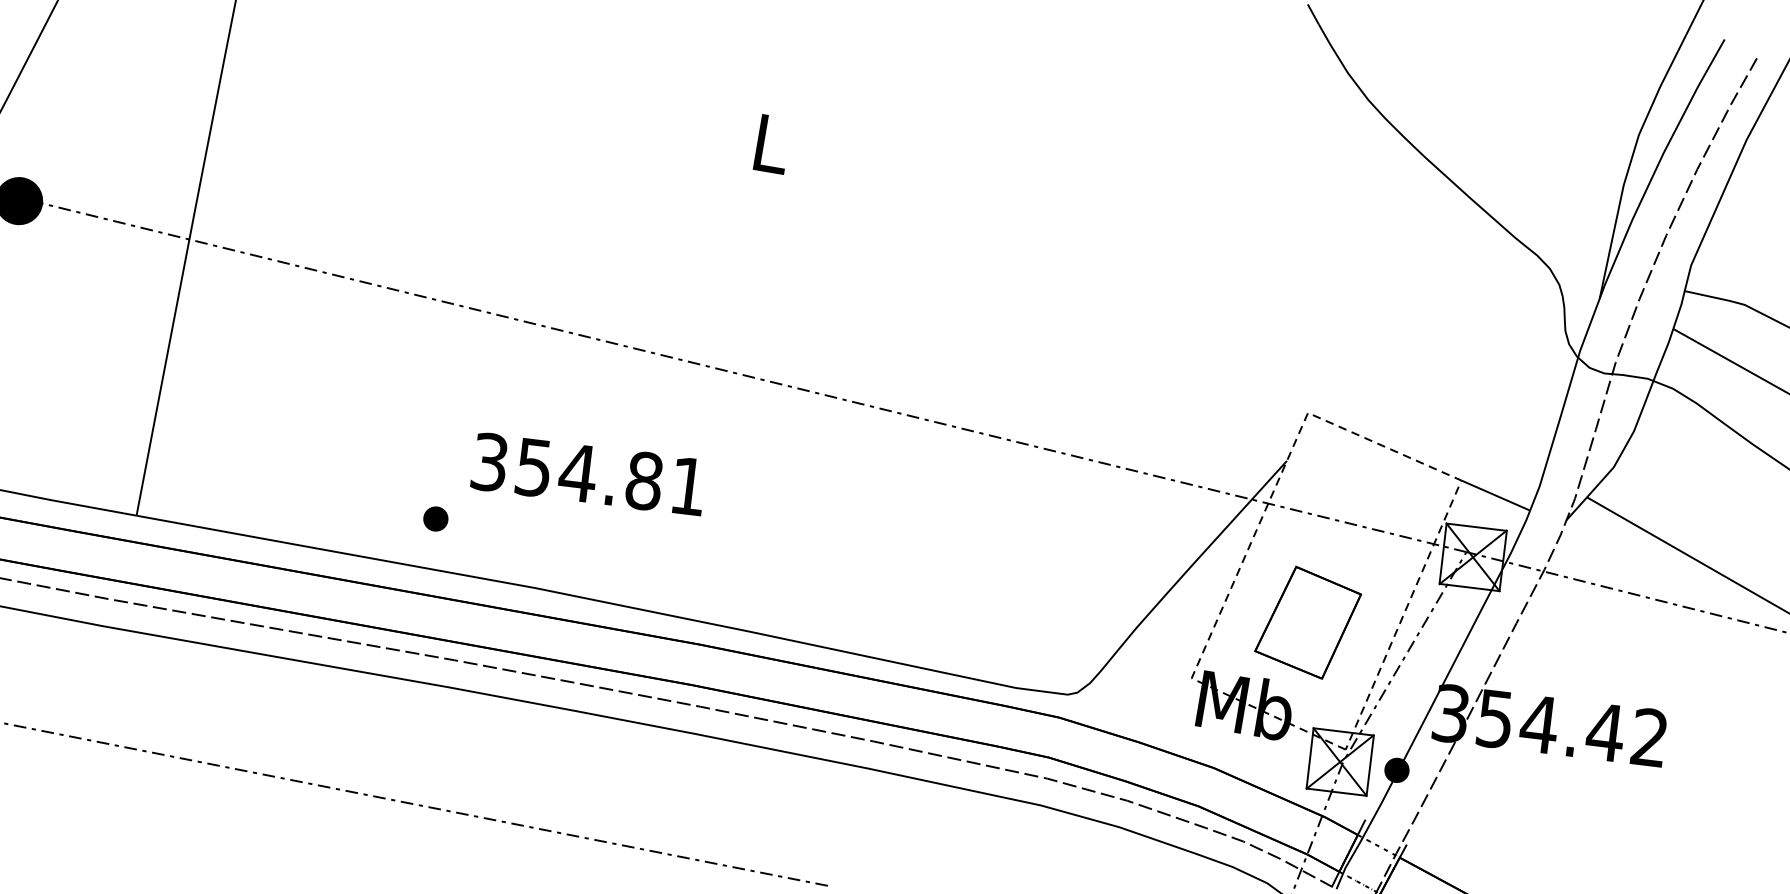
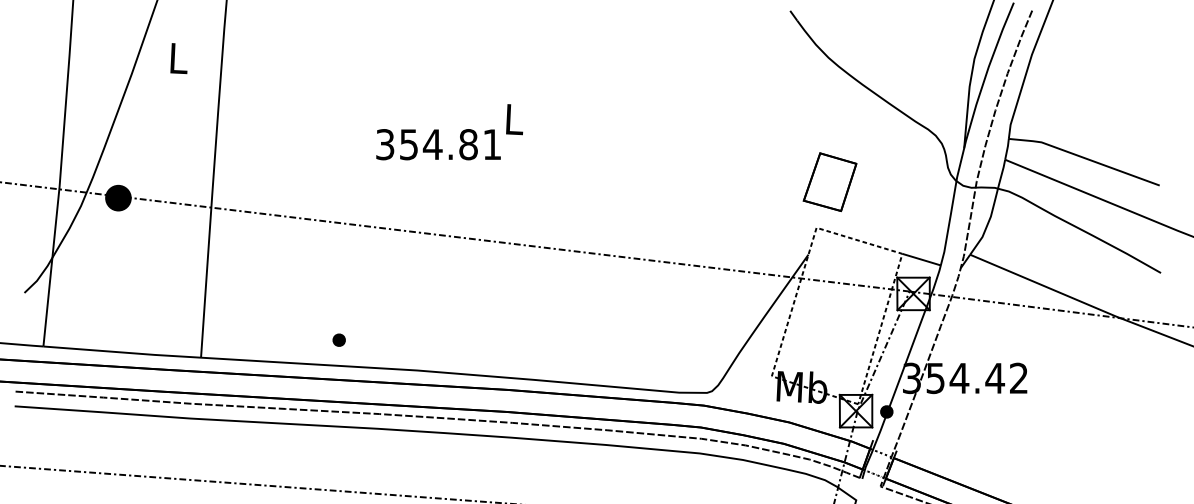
text: (588, 474) -> (438, 144), moved
part: (434, 517) -> (338, 339), moved
part: (1306, 623) -> (829, 182), moved

